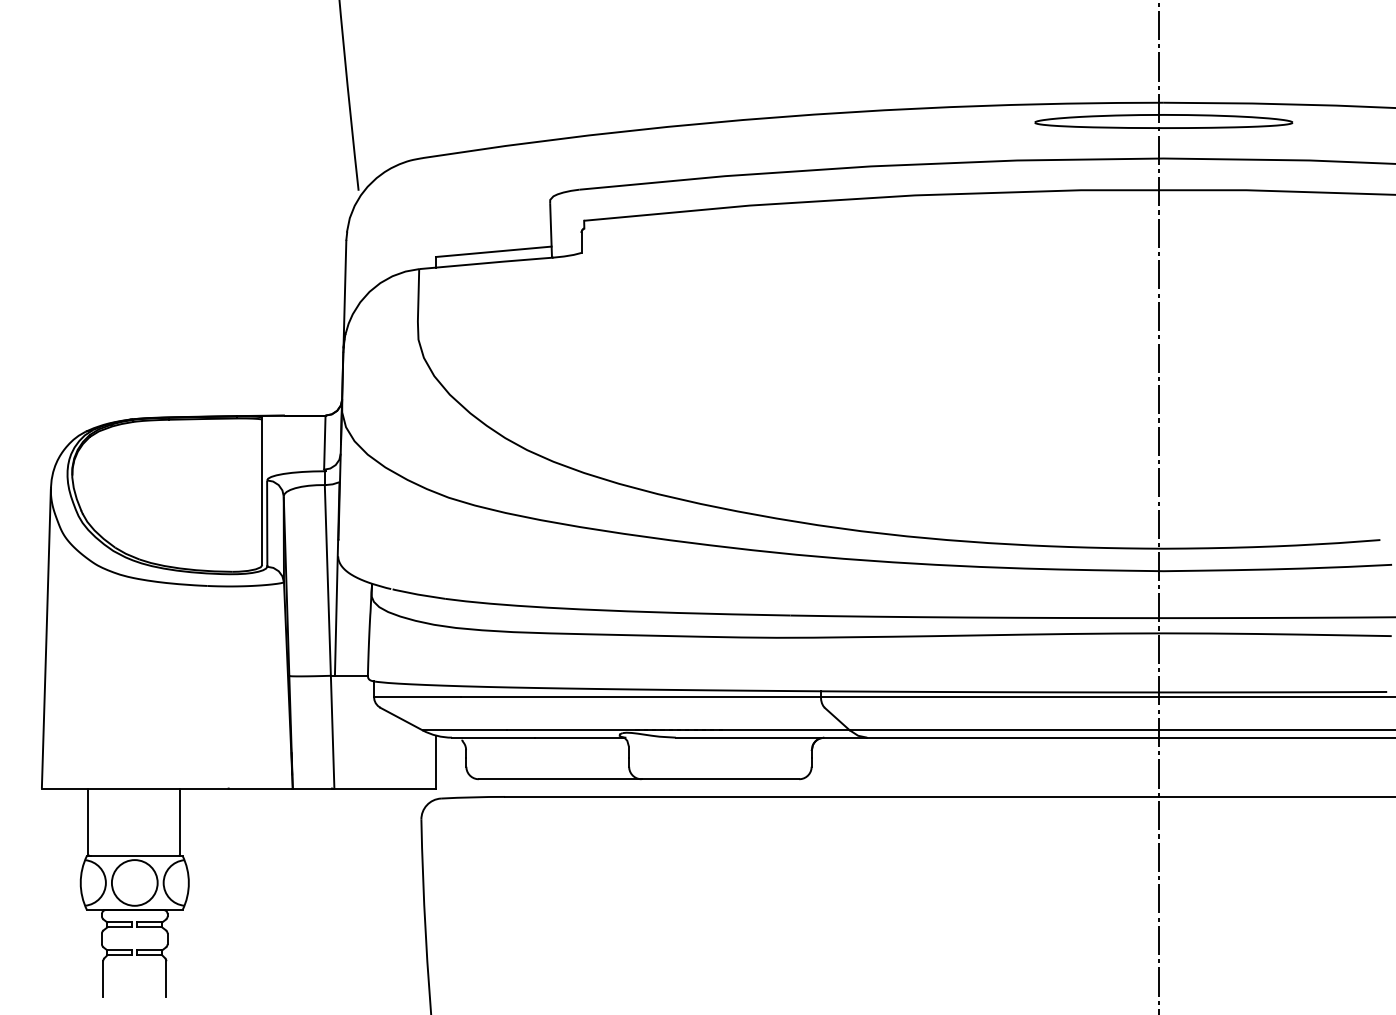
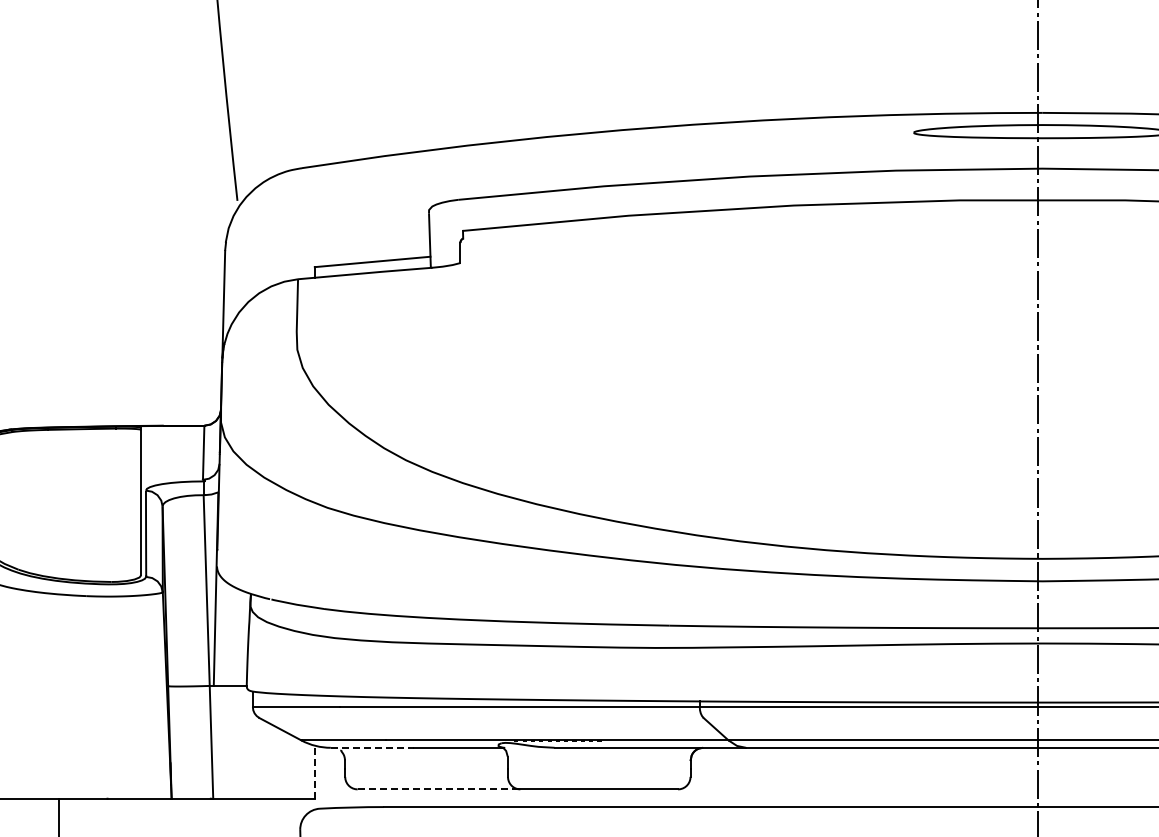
line: (493, 737) -> (372, 747), solid -> dashed
line: (435, 762) -> (314, 772), solid -> dashed
line: (560, 779) -> (439, 789), solid -> dashed

